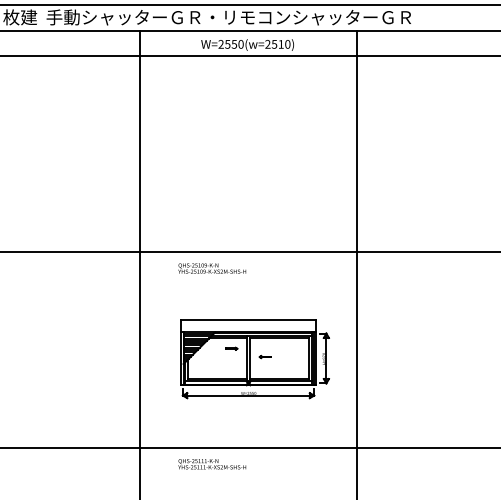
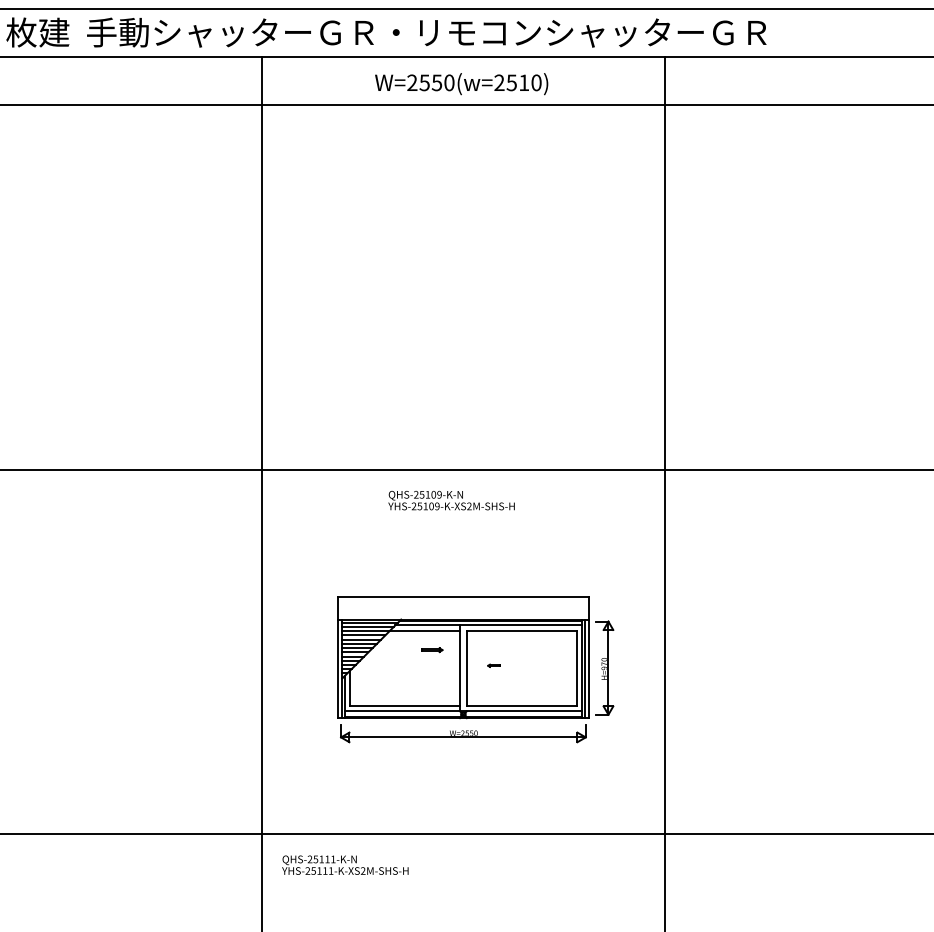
text: (212, 268) -> (452, 500), moved
part: (264, 357) -> (493, 666), size x0.6
text: (212, 464) -> (345, 865), moved

